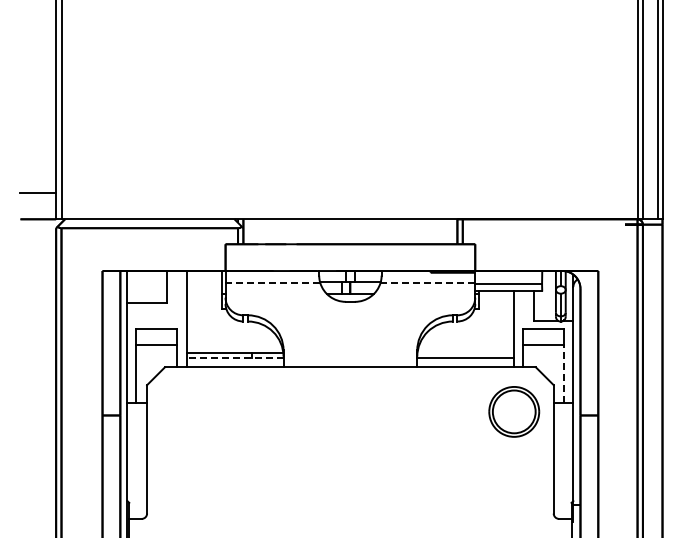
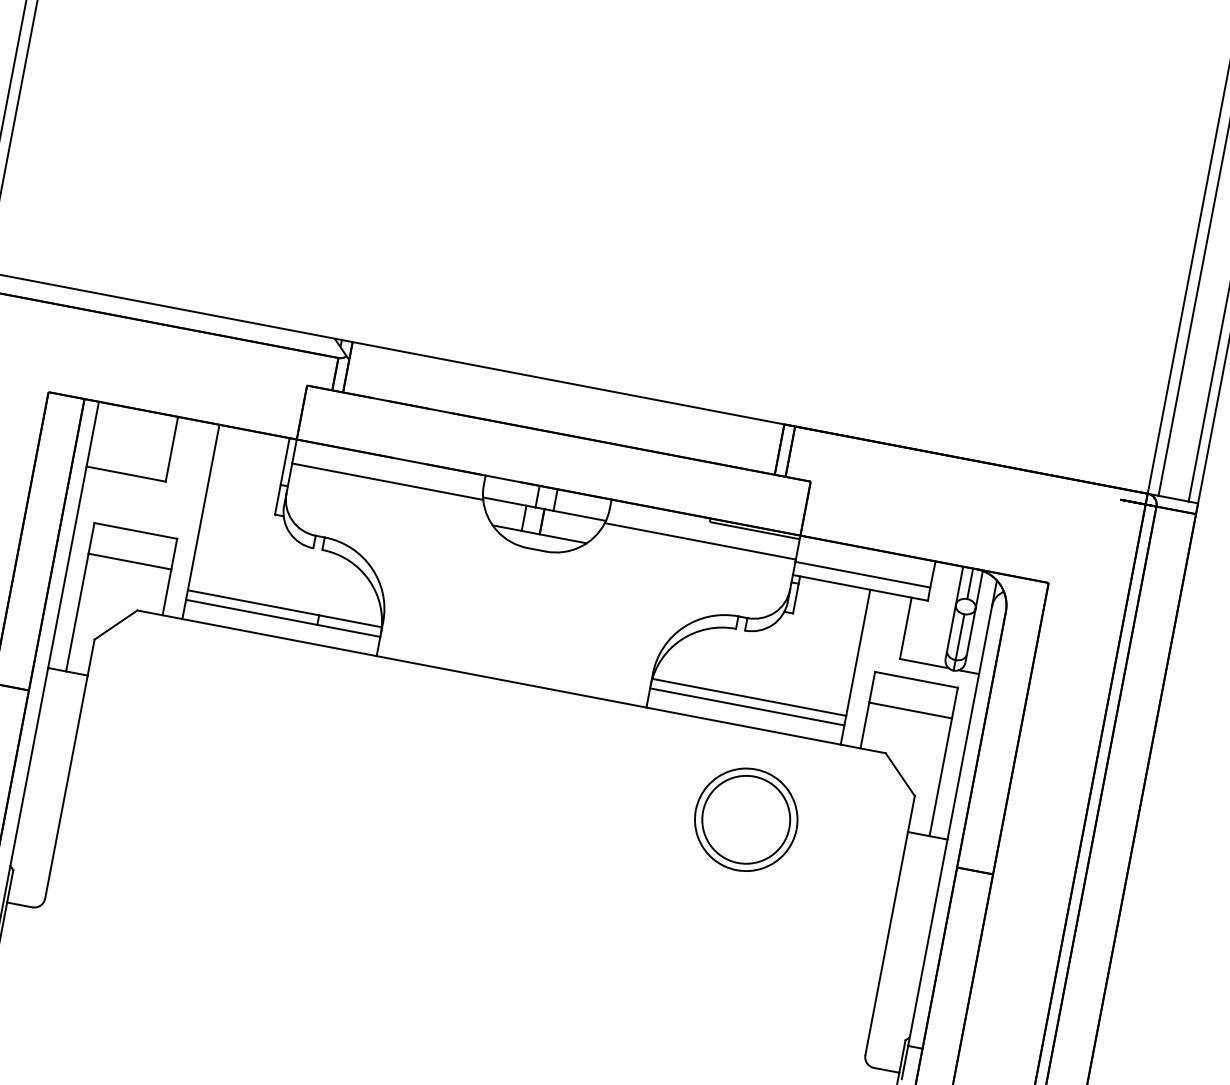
line: (272, 282) -> (387, 480), dashed -> solid
line: (427, 282) -> (699, 540), dashed -> solid
line: (465, 353) -> (749, 698), added
line: (234, 357) -> (281, 617), dashed -> solid
line: (564, 373) -> (941, 776), dashed -> solid
part: (514, 411) -> (746, 819), moved

